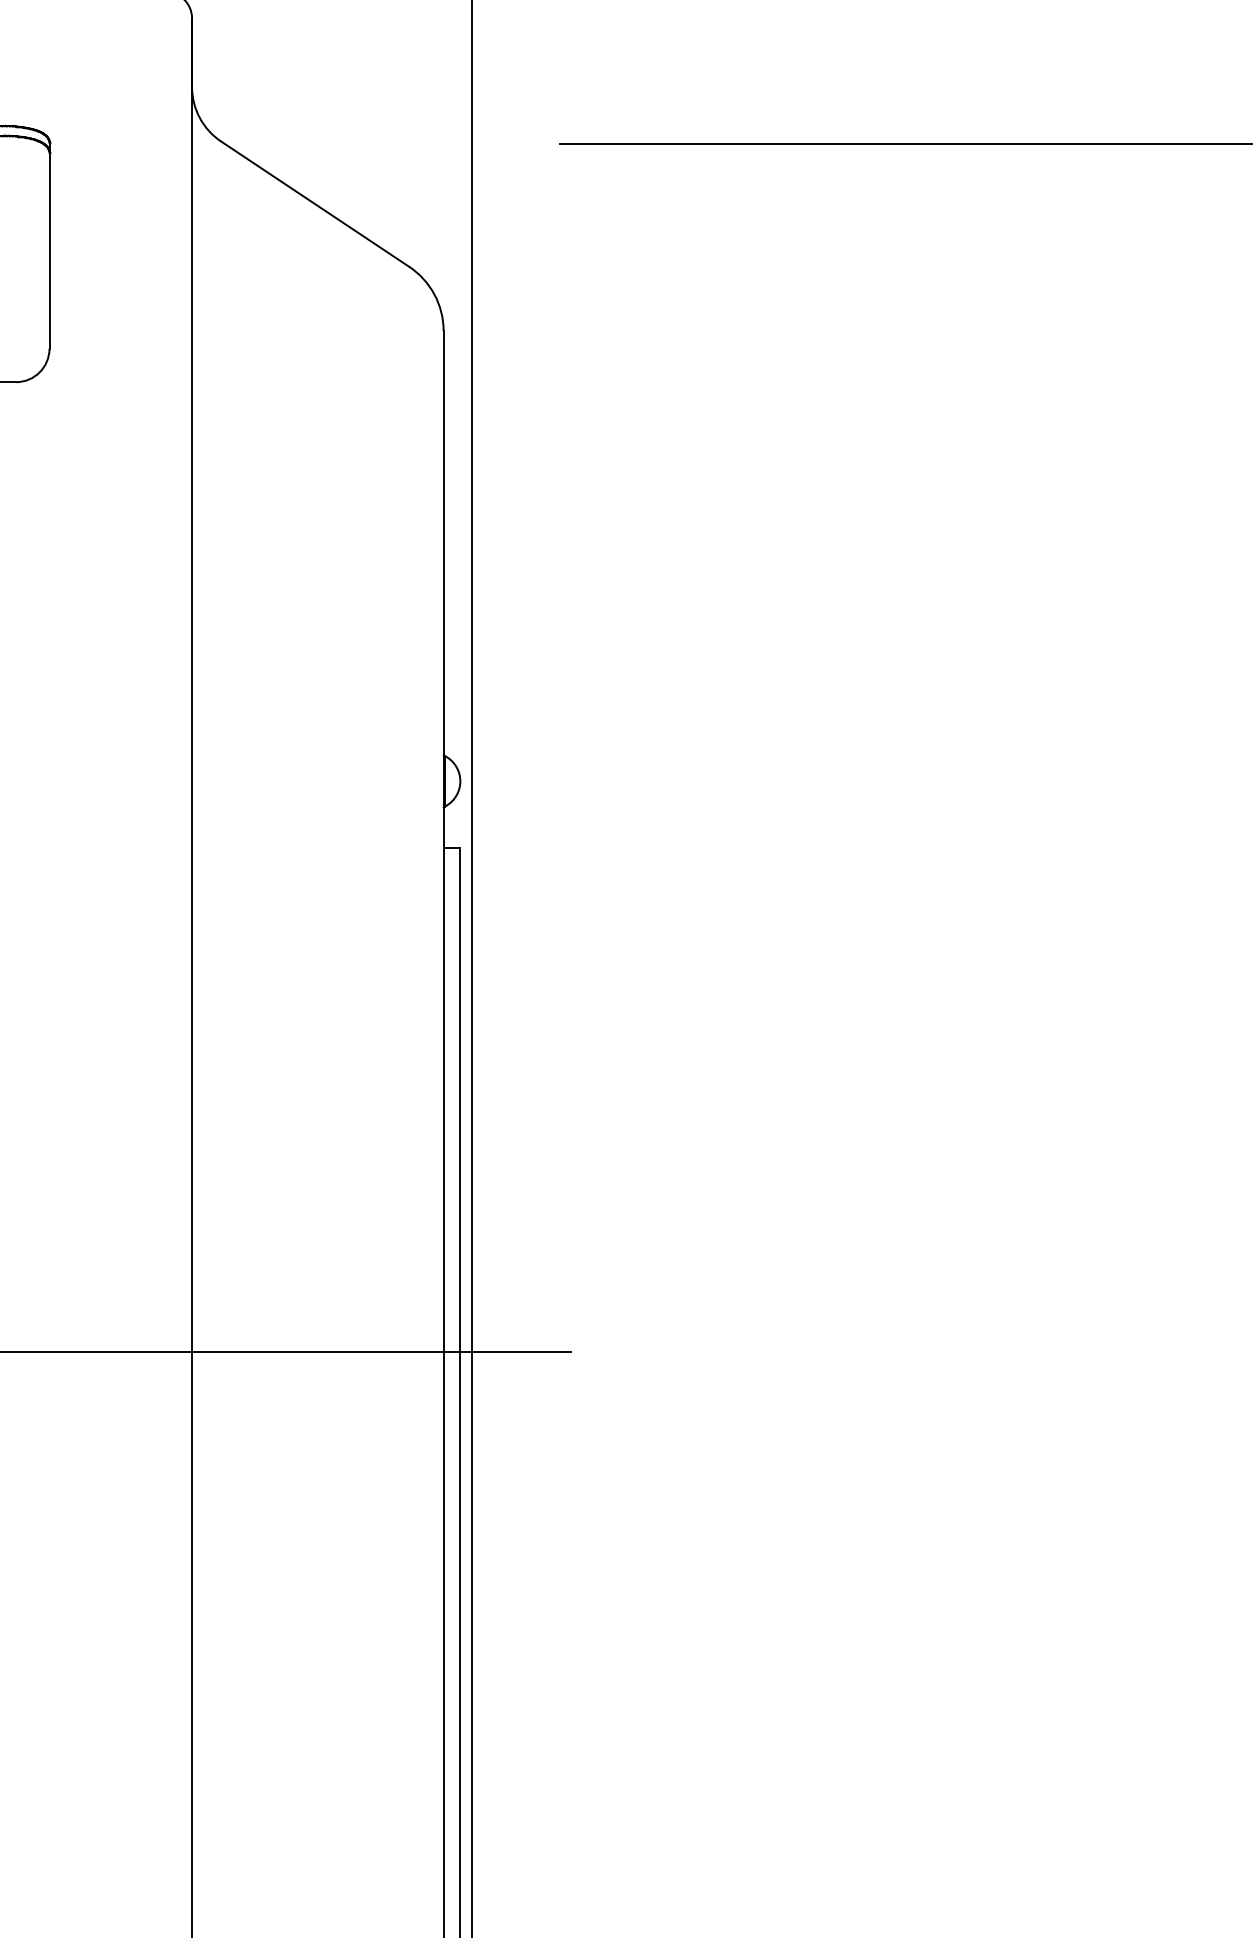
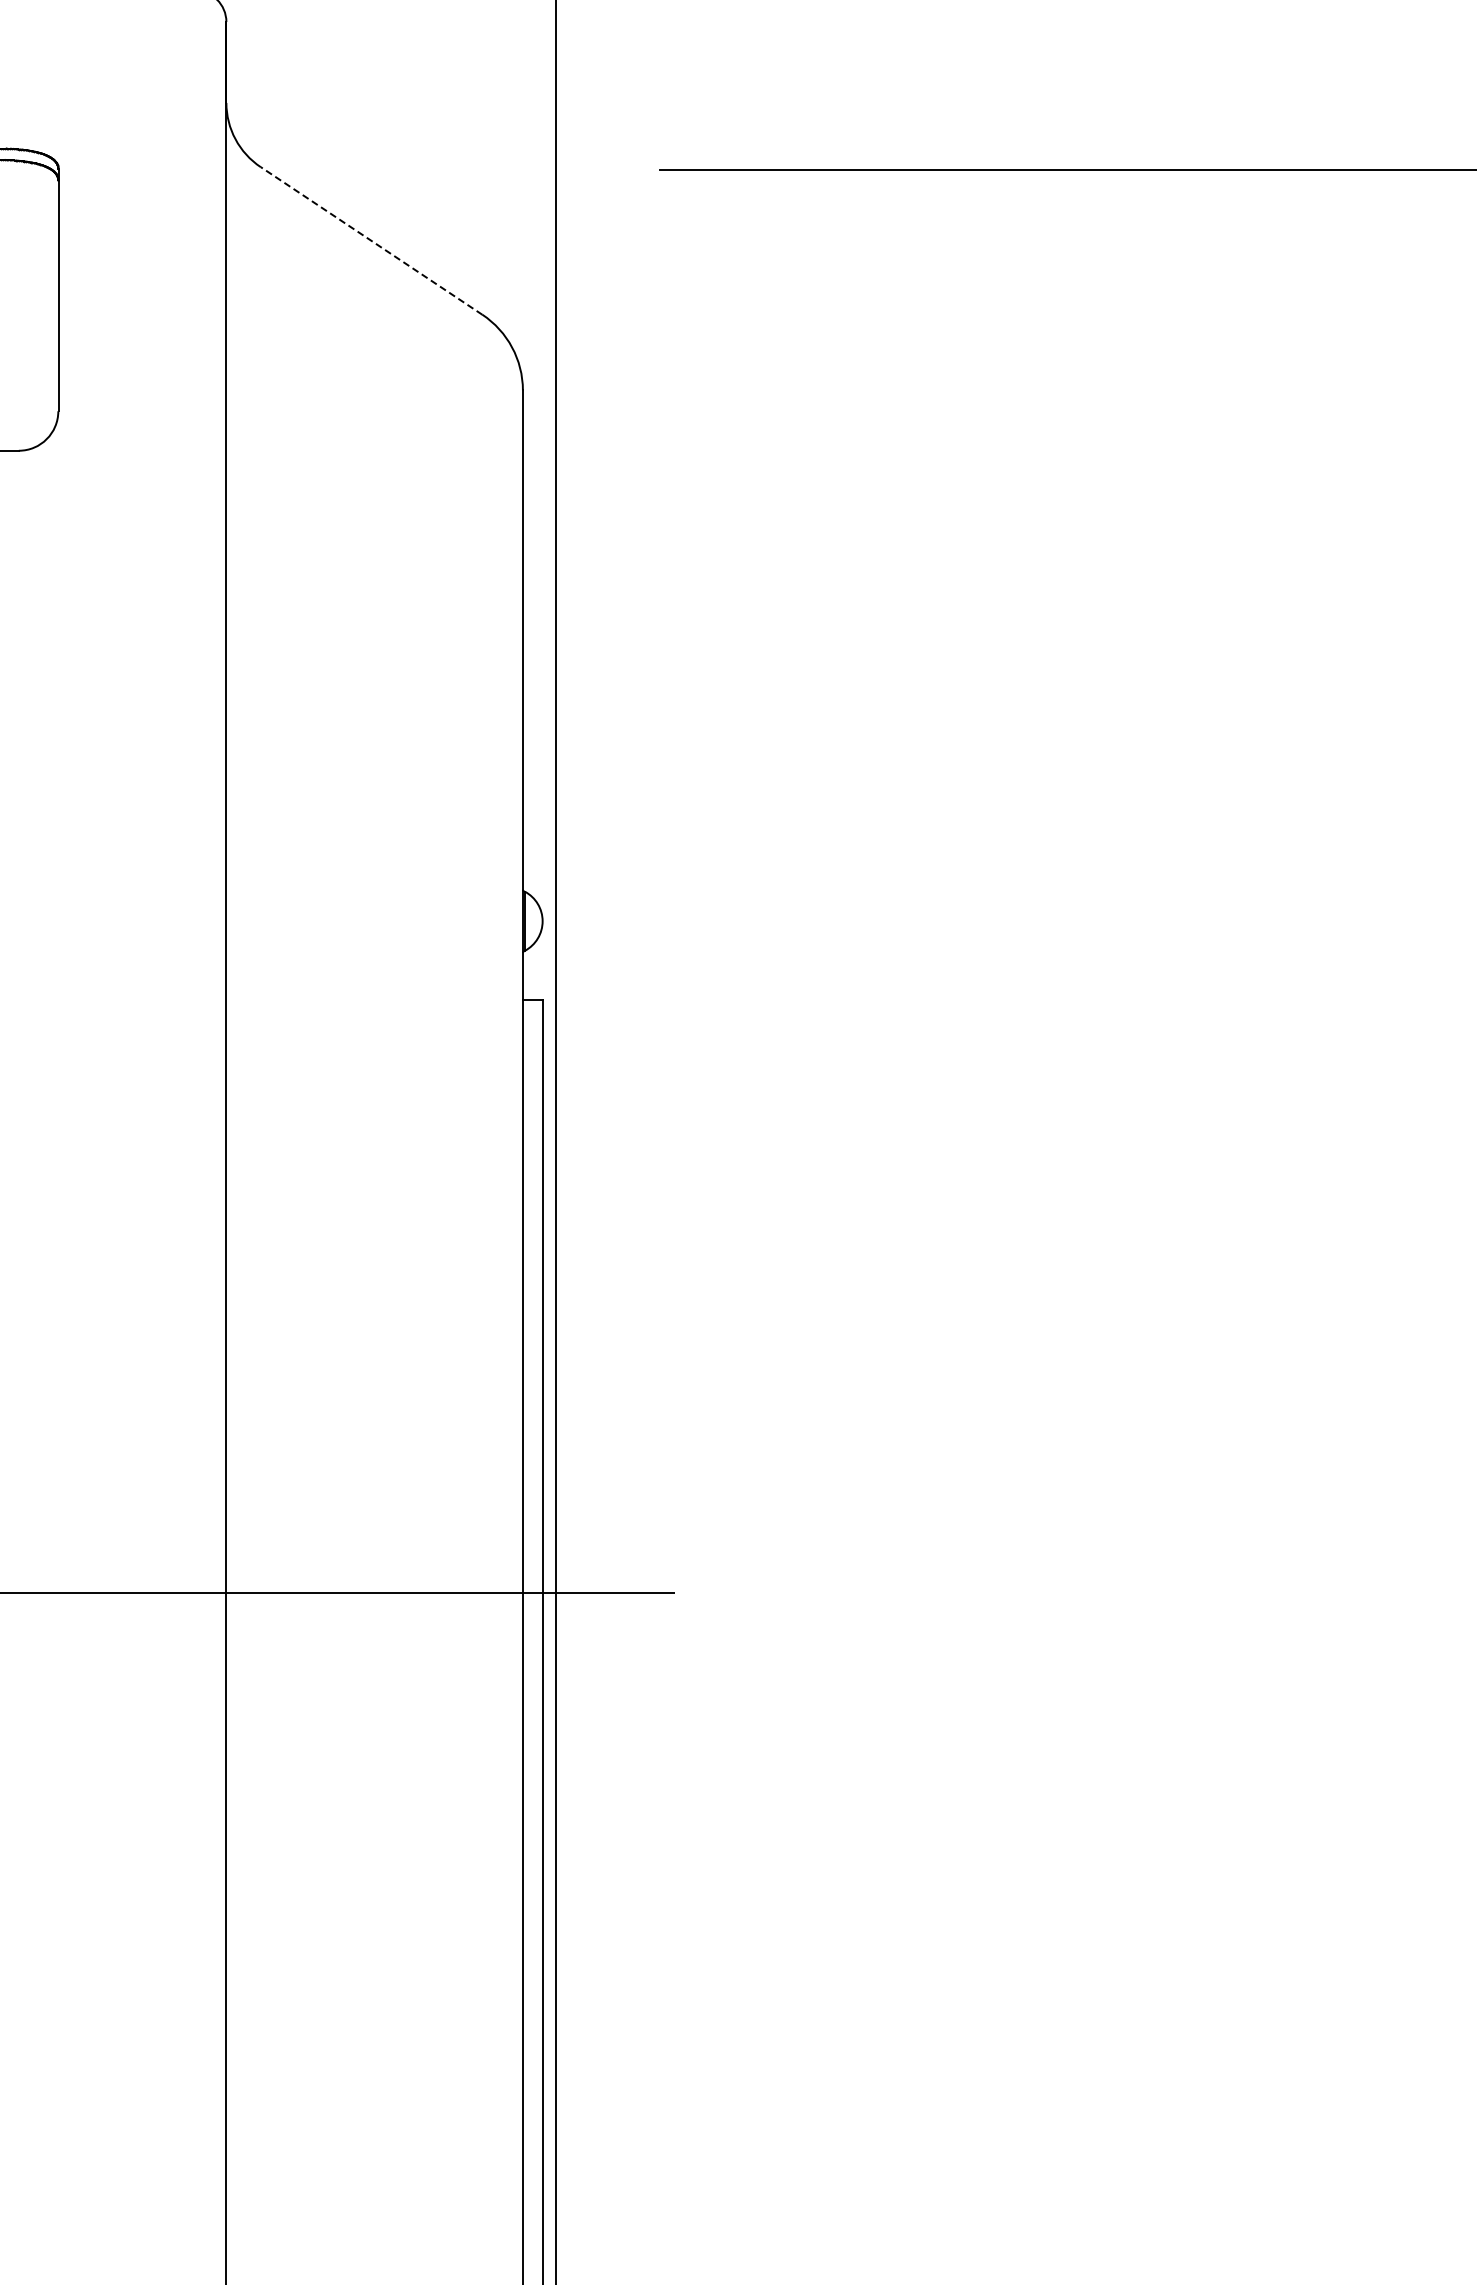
line: (315, 203) -> (371, 240), solid -> dashed

